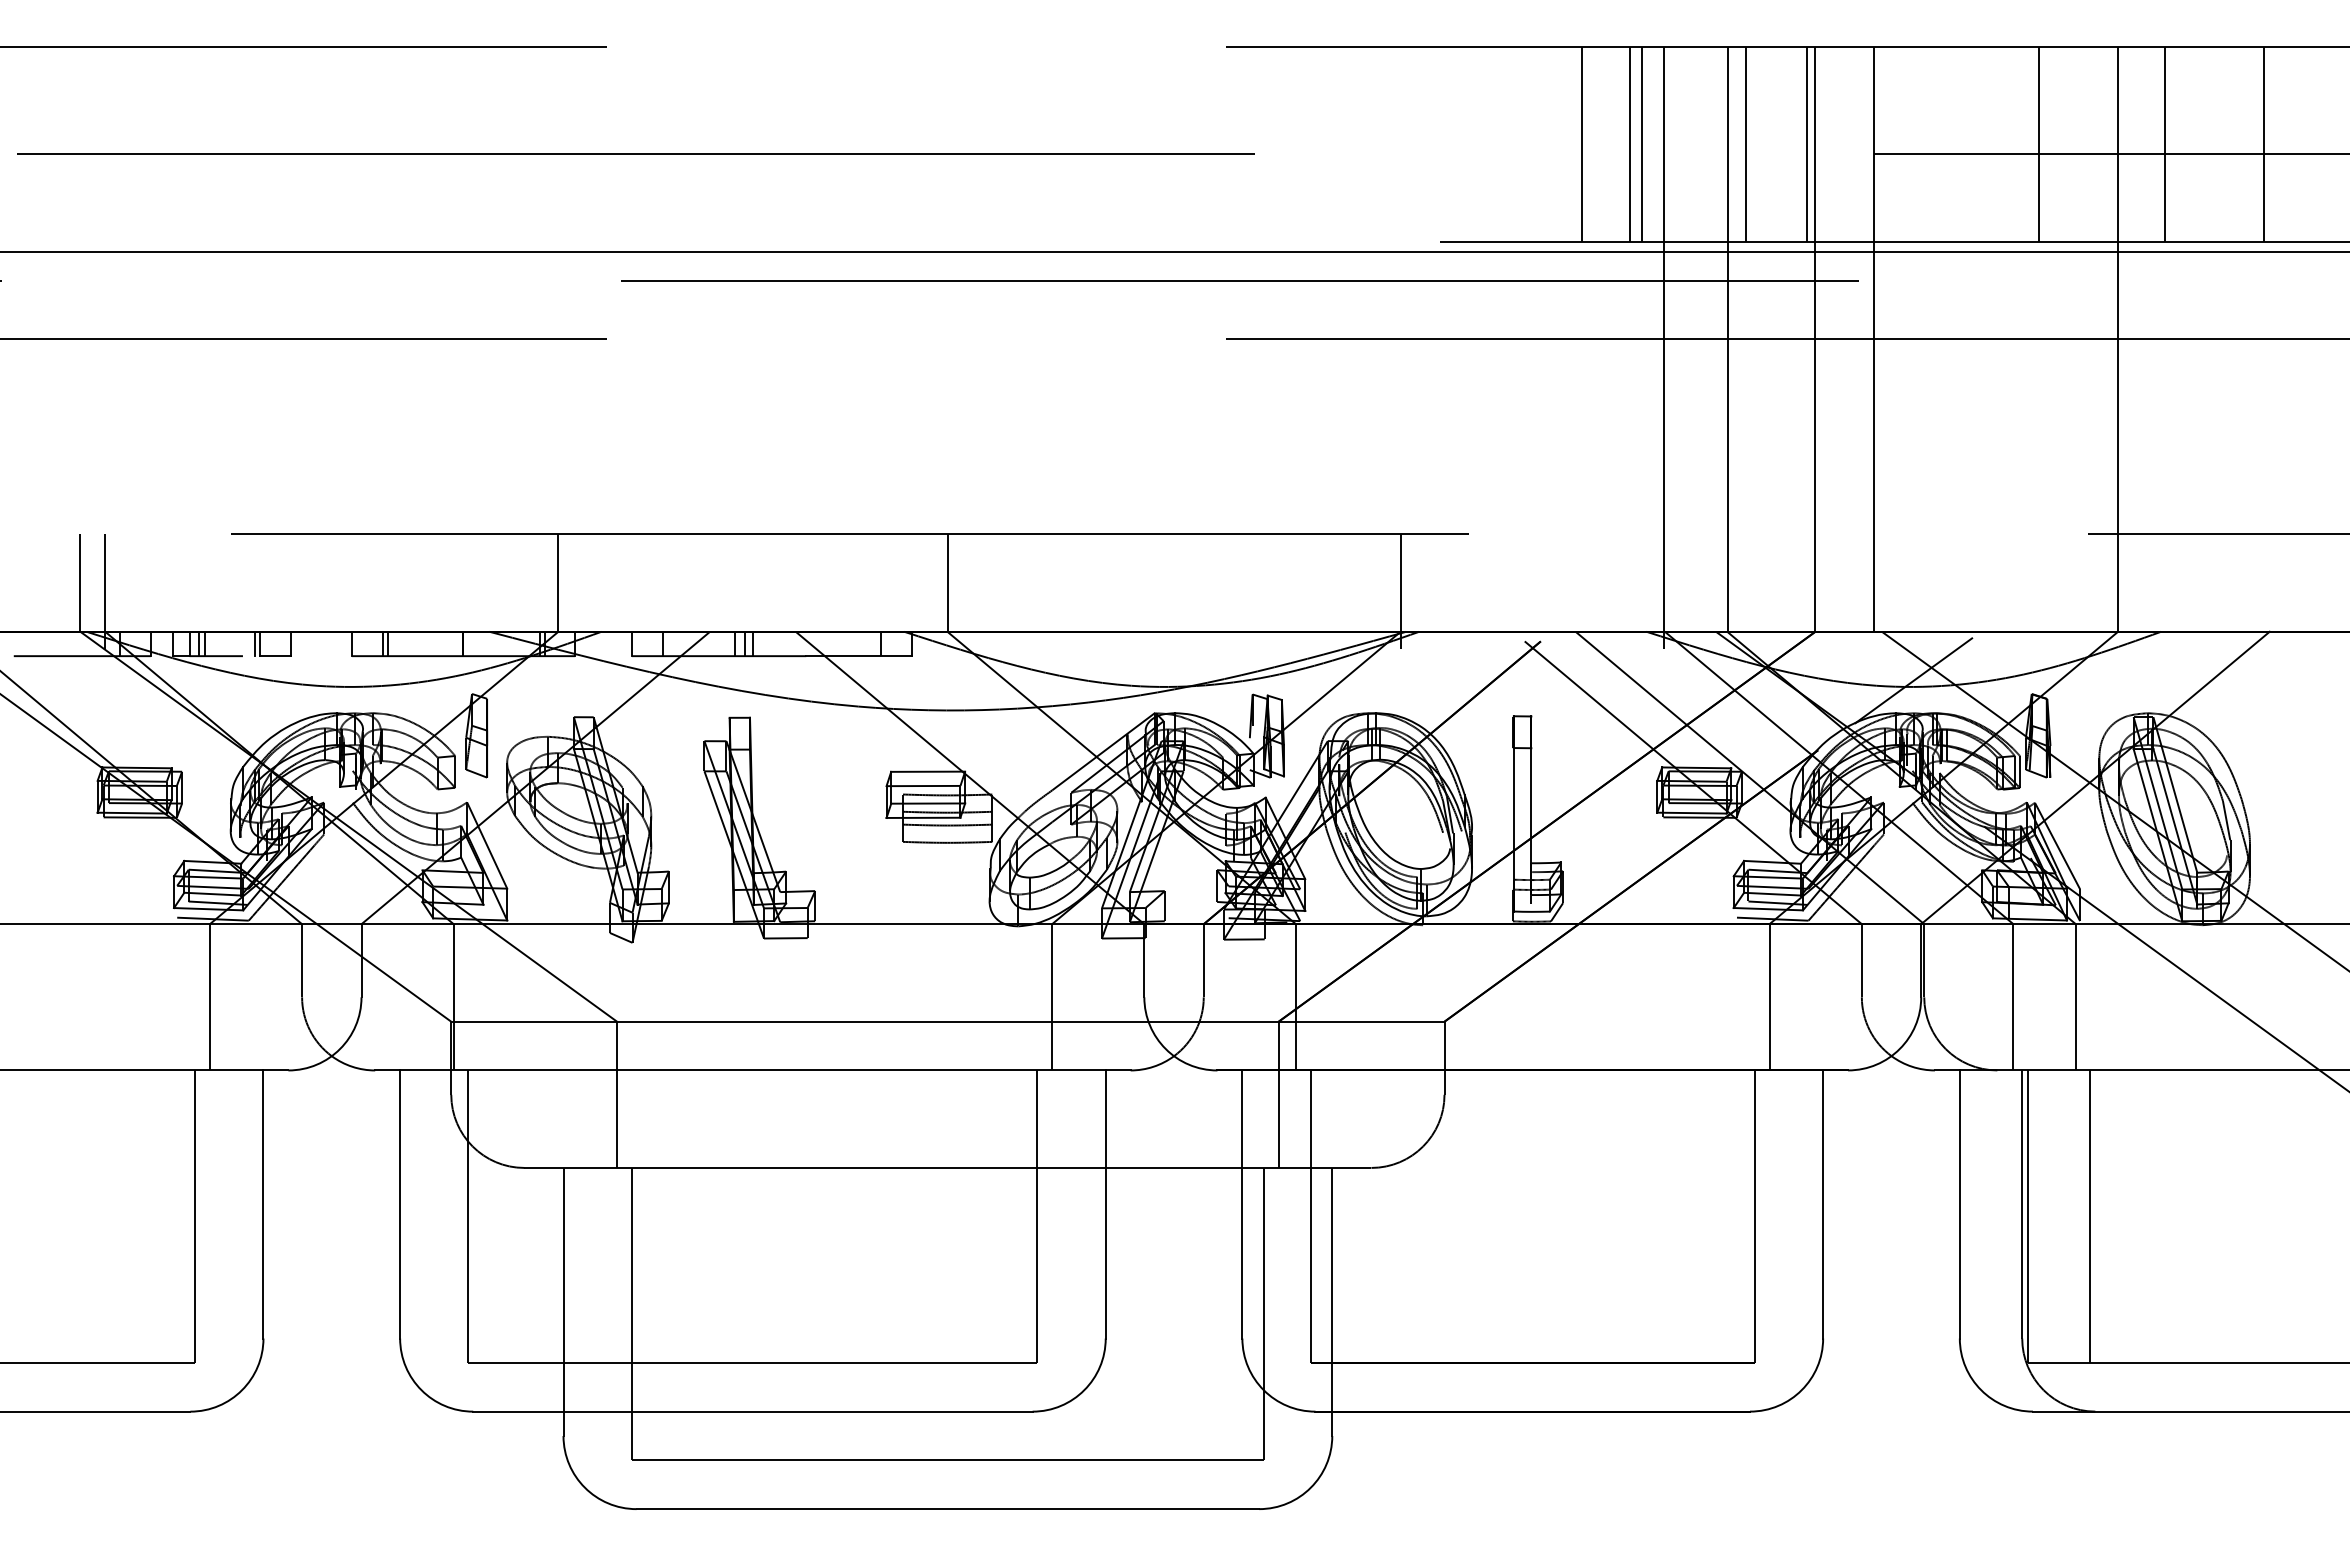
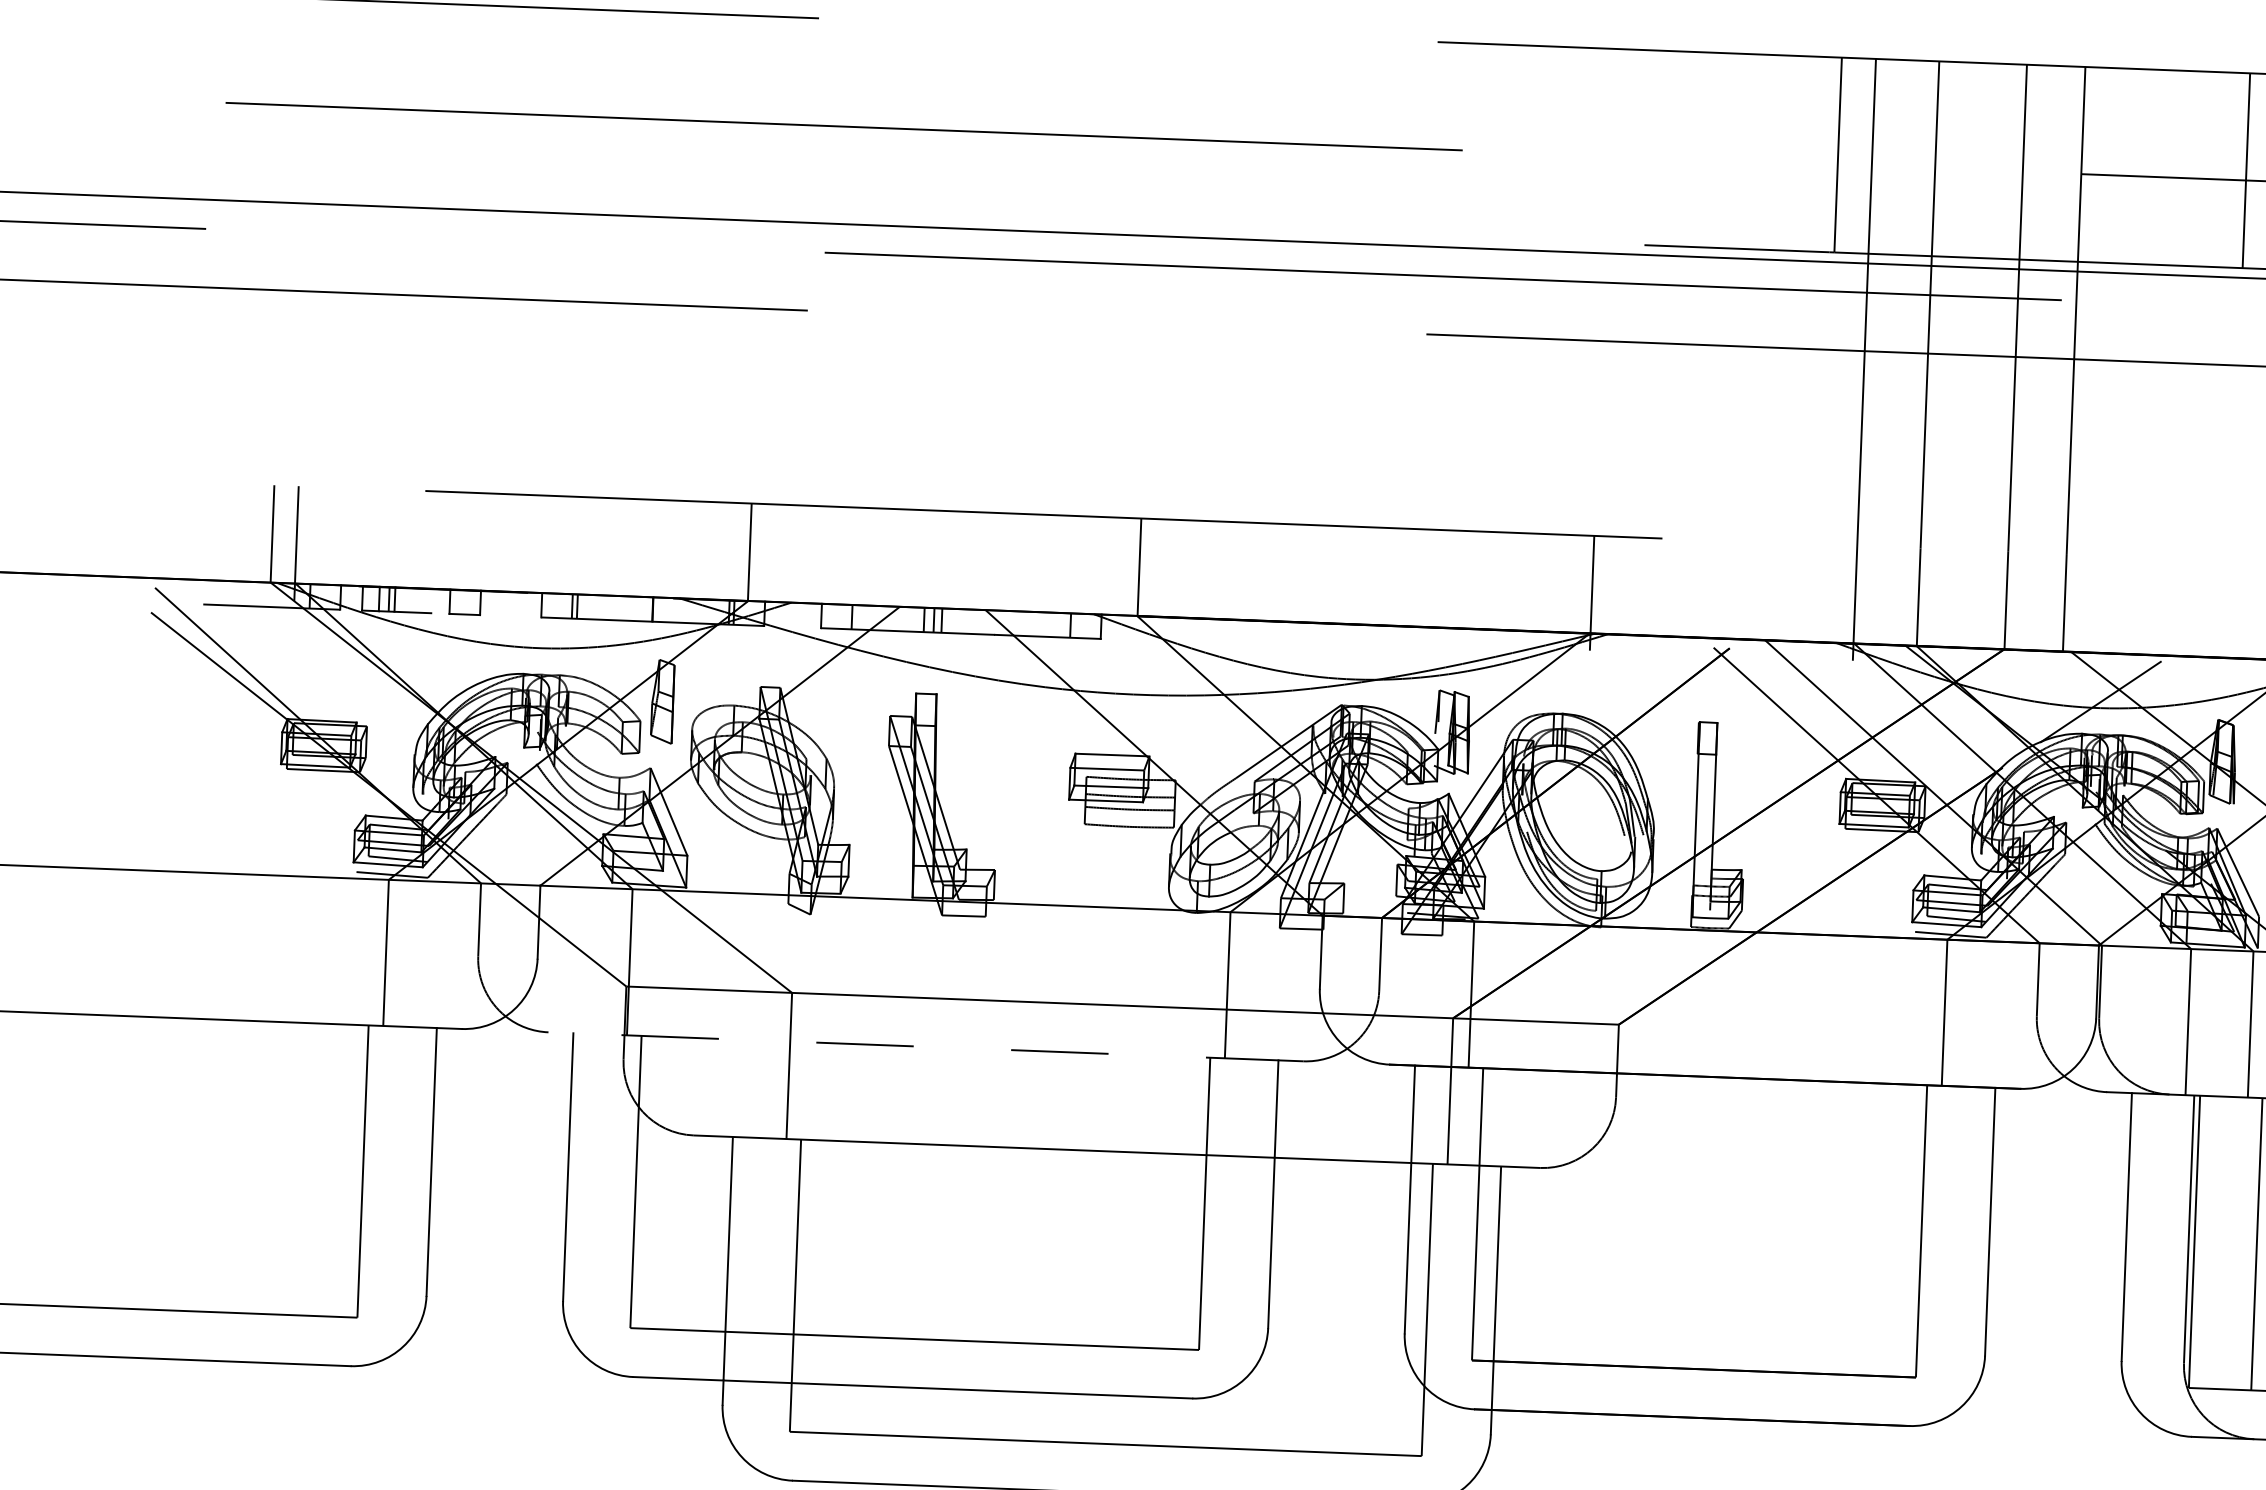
line: (1581, 143) -> (1789, 152), removed
line: (1641, 143) -> (1849, 154), removed
line: (1745, 143) -> (1953, 158), removed
line: (1806, 143) -> (2014, 160), removed
line: (254, 643) -> (444, 601), removed
line: (752, 1070) -> (925, 1046), solid -> dashed

